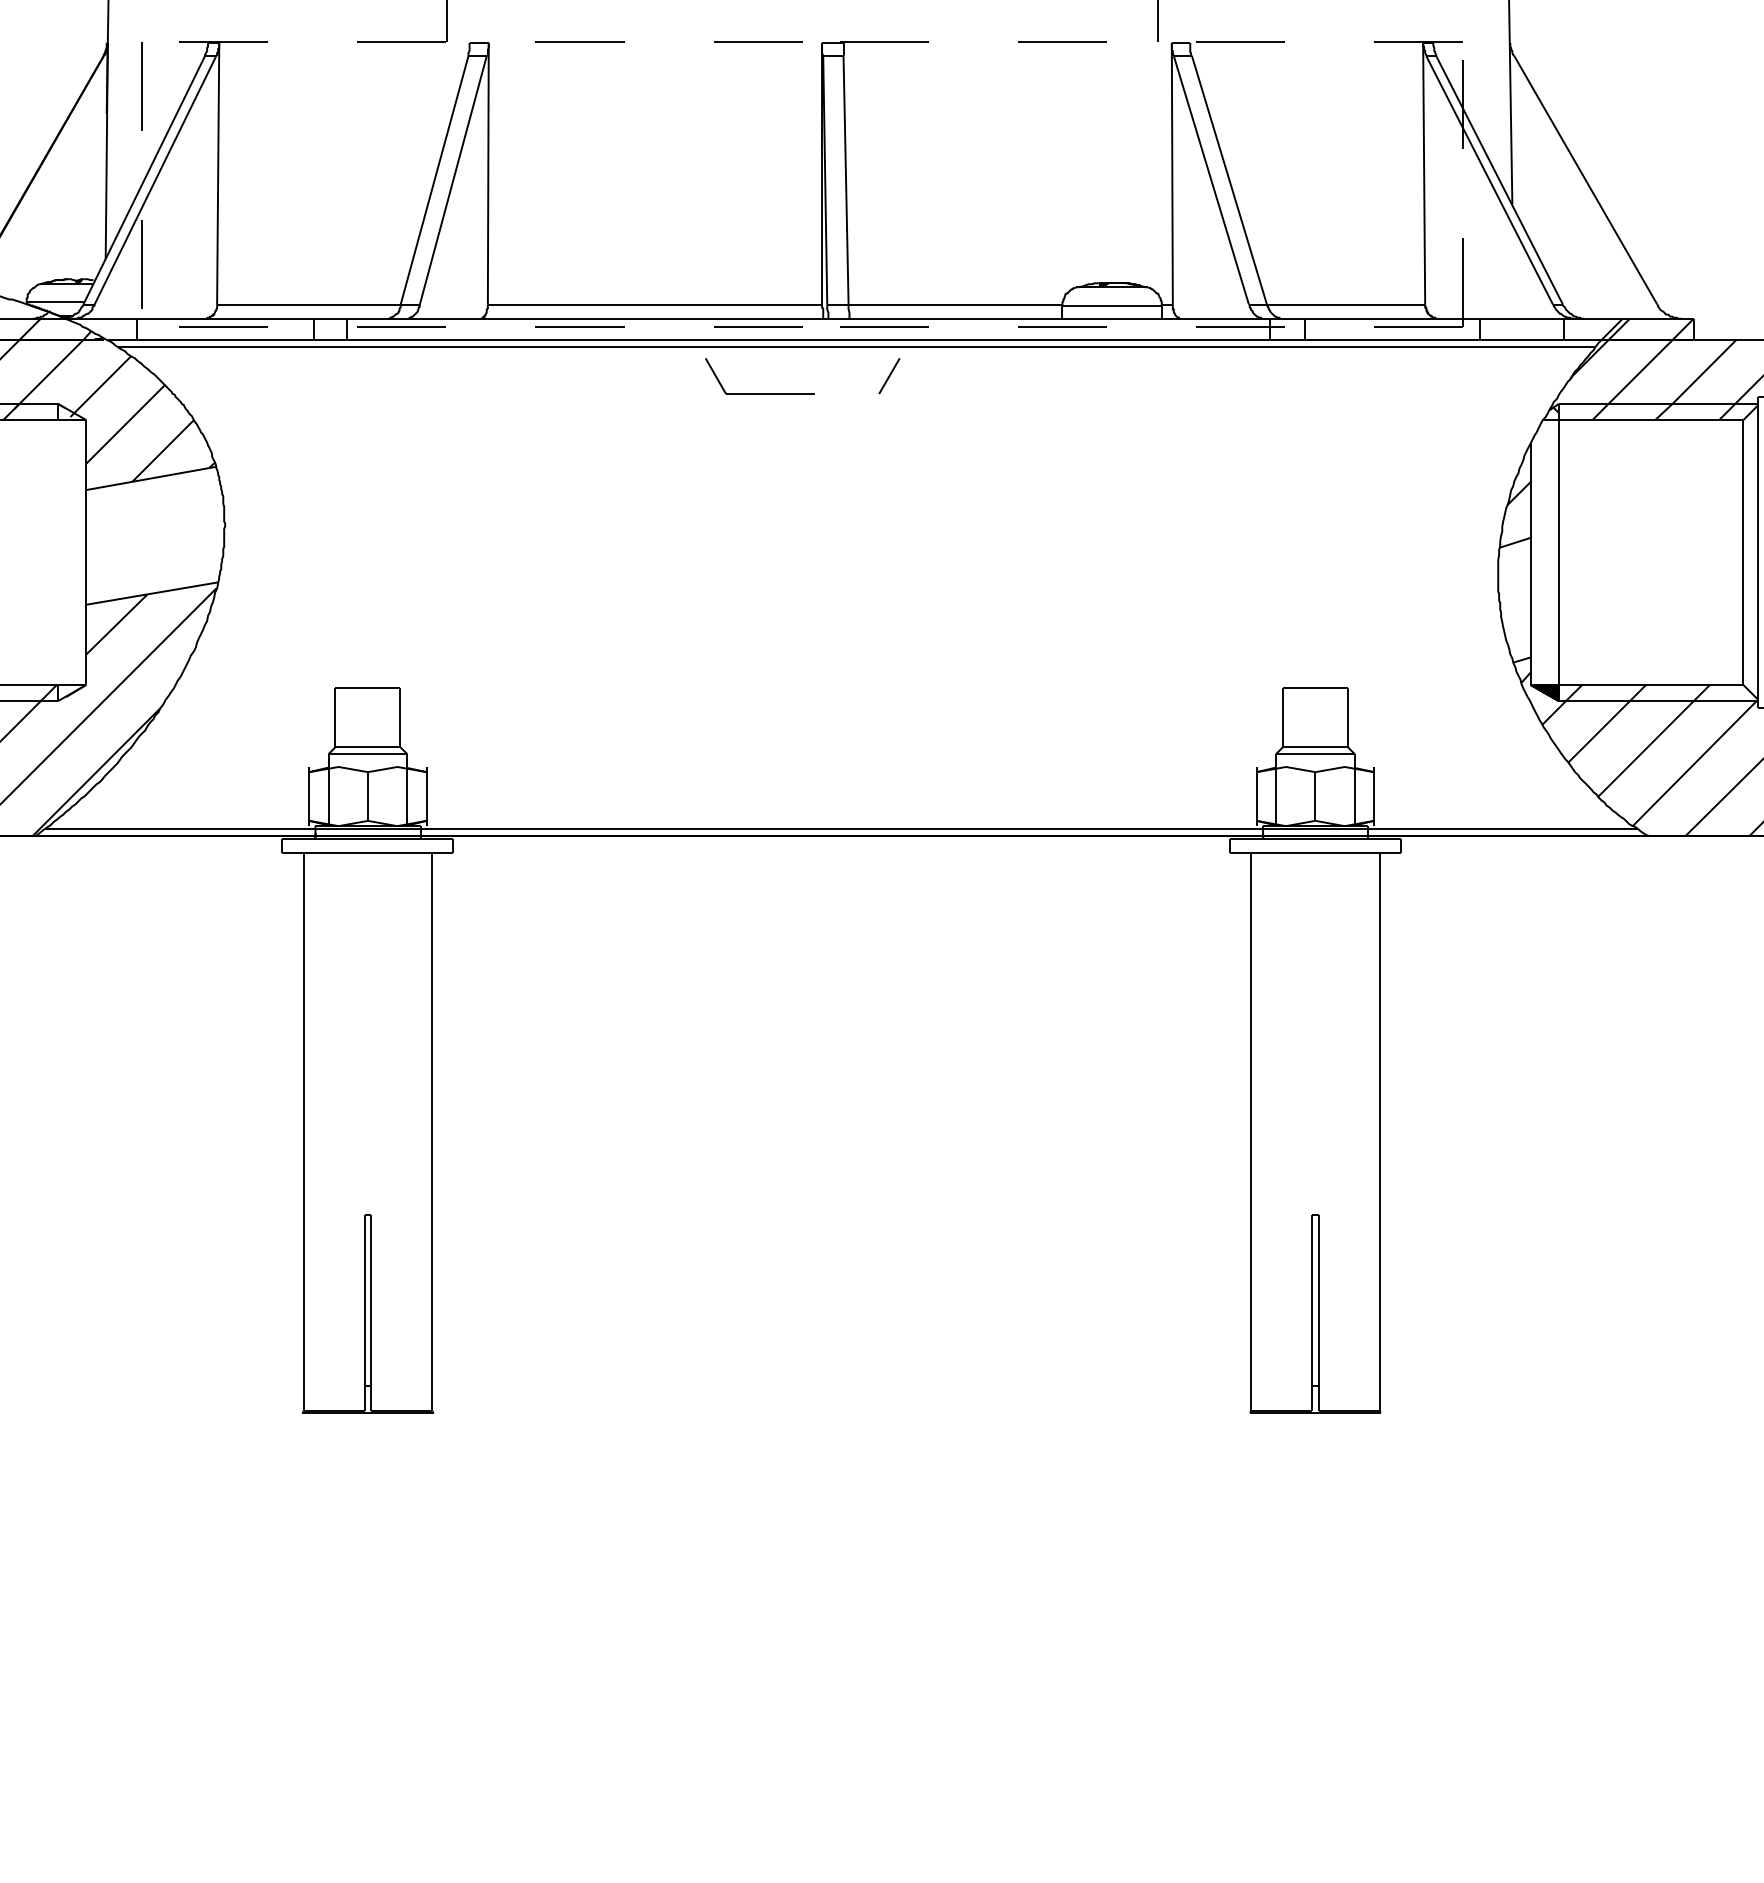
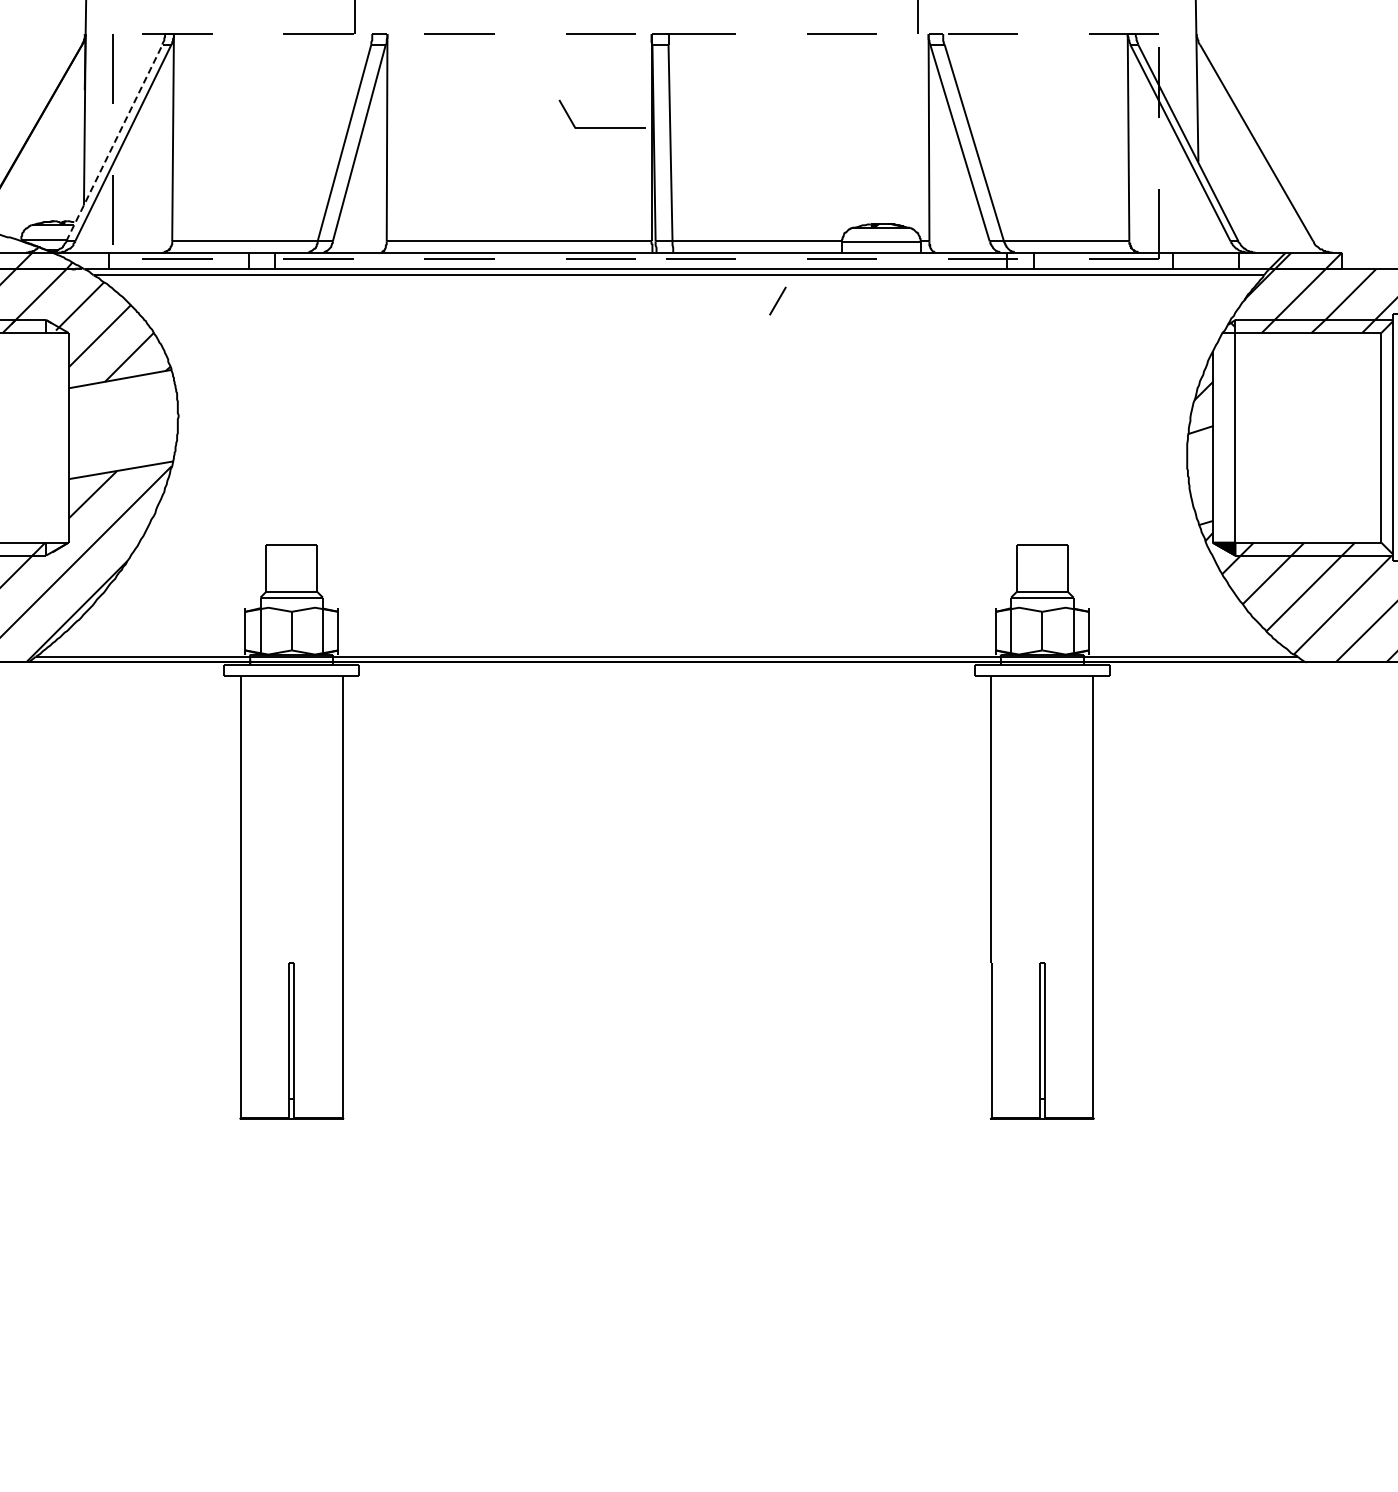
line: (144, 179) -> (114, 142), solid -> dashed
line: (888, 375) -> (777, 300), moved
part: (758, 393) -> (601, 127), moved

